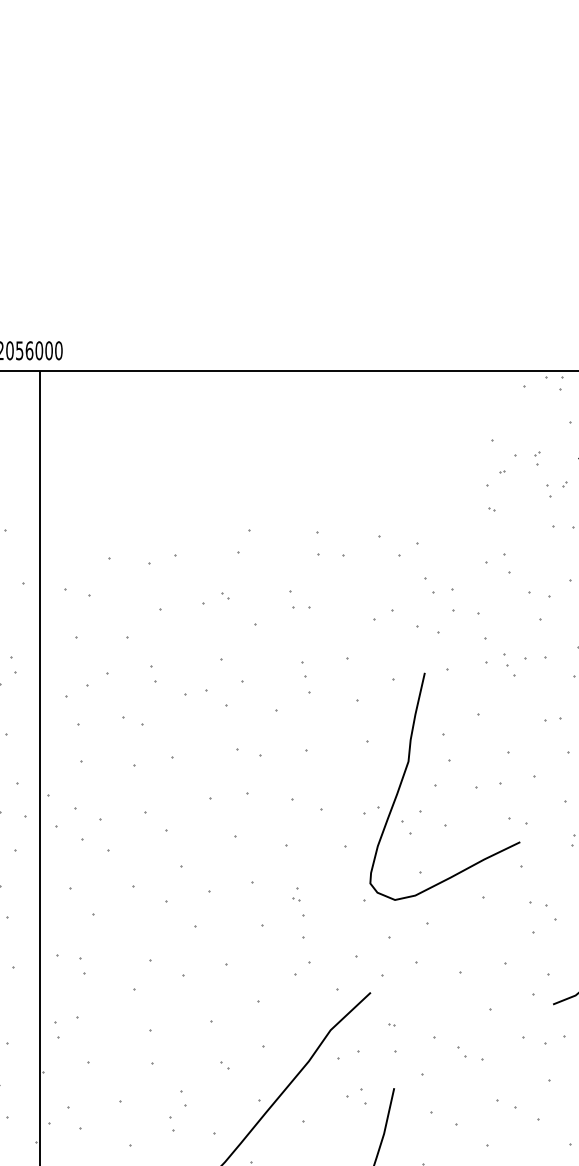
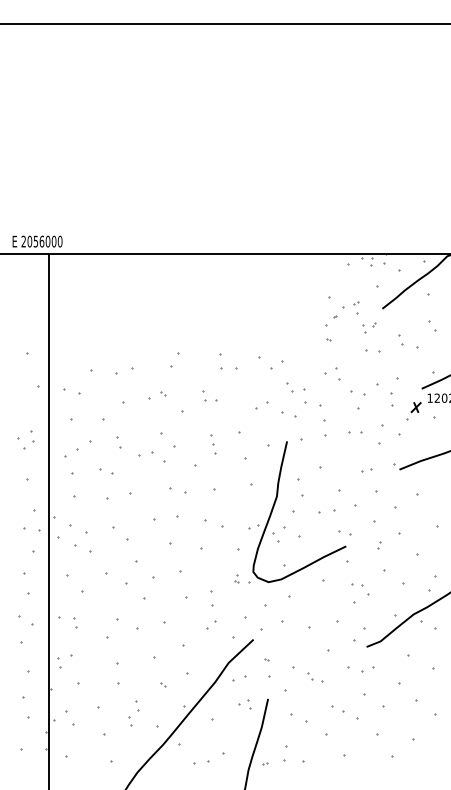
part: (536, 458) -> (356, 308), size x1.6
part: (509, 665) -> (339, 436), removed
part: (296, 894) -> (236, 578), moved

